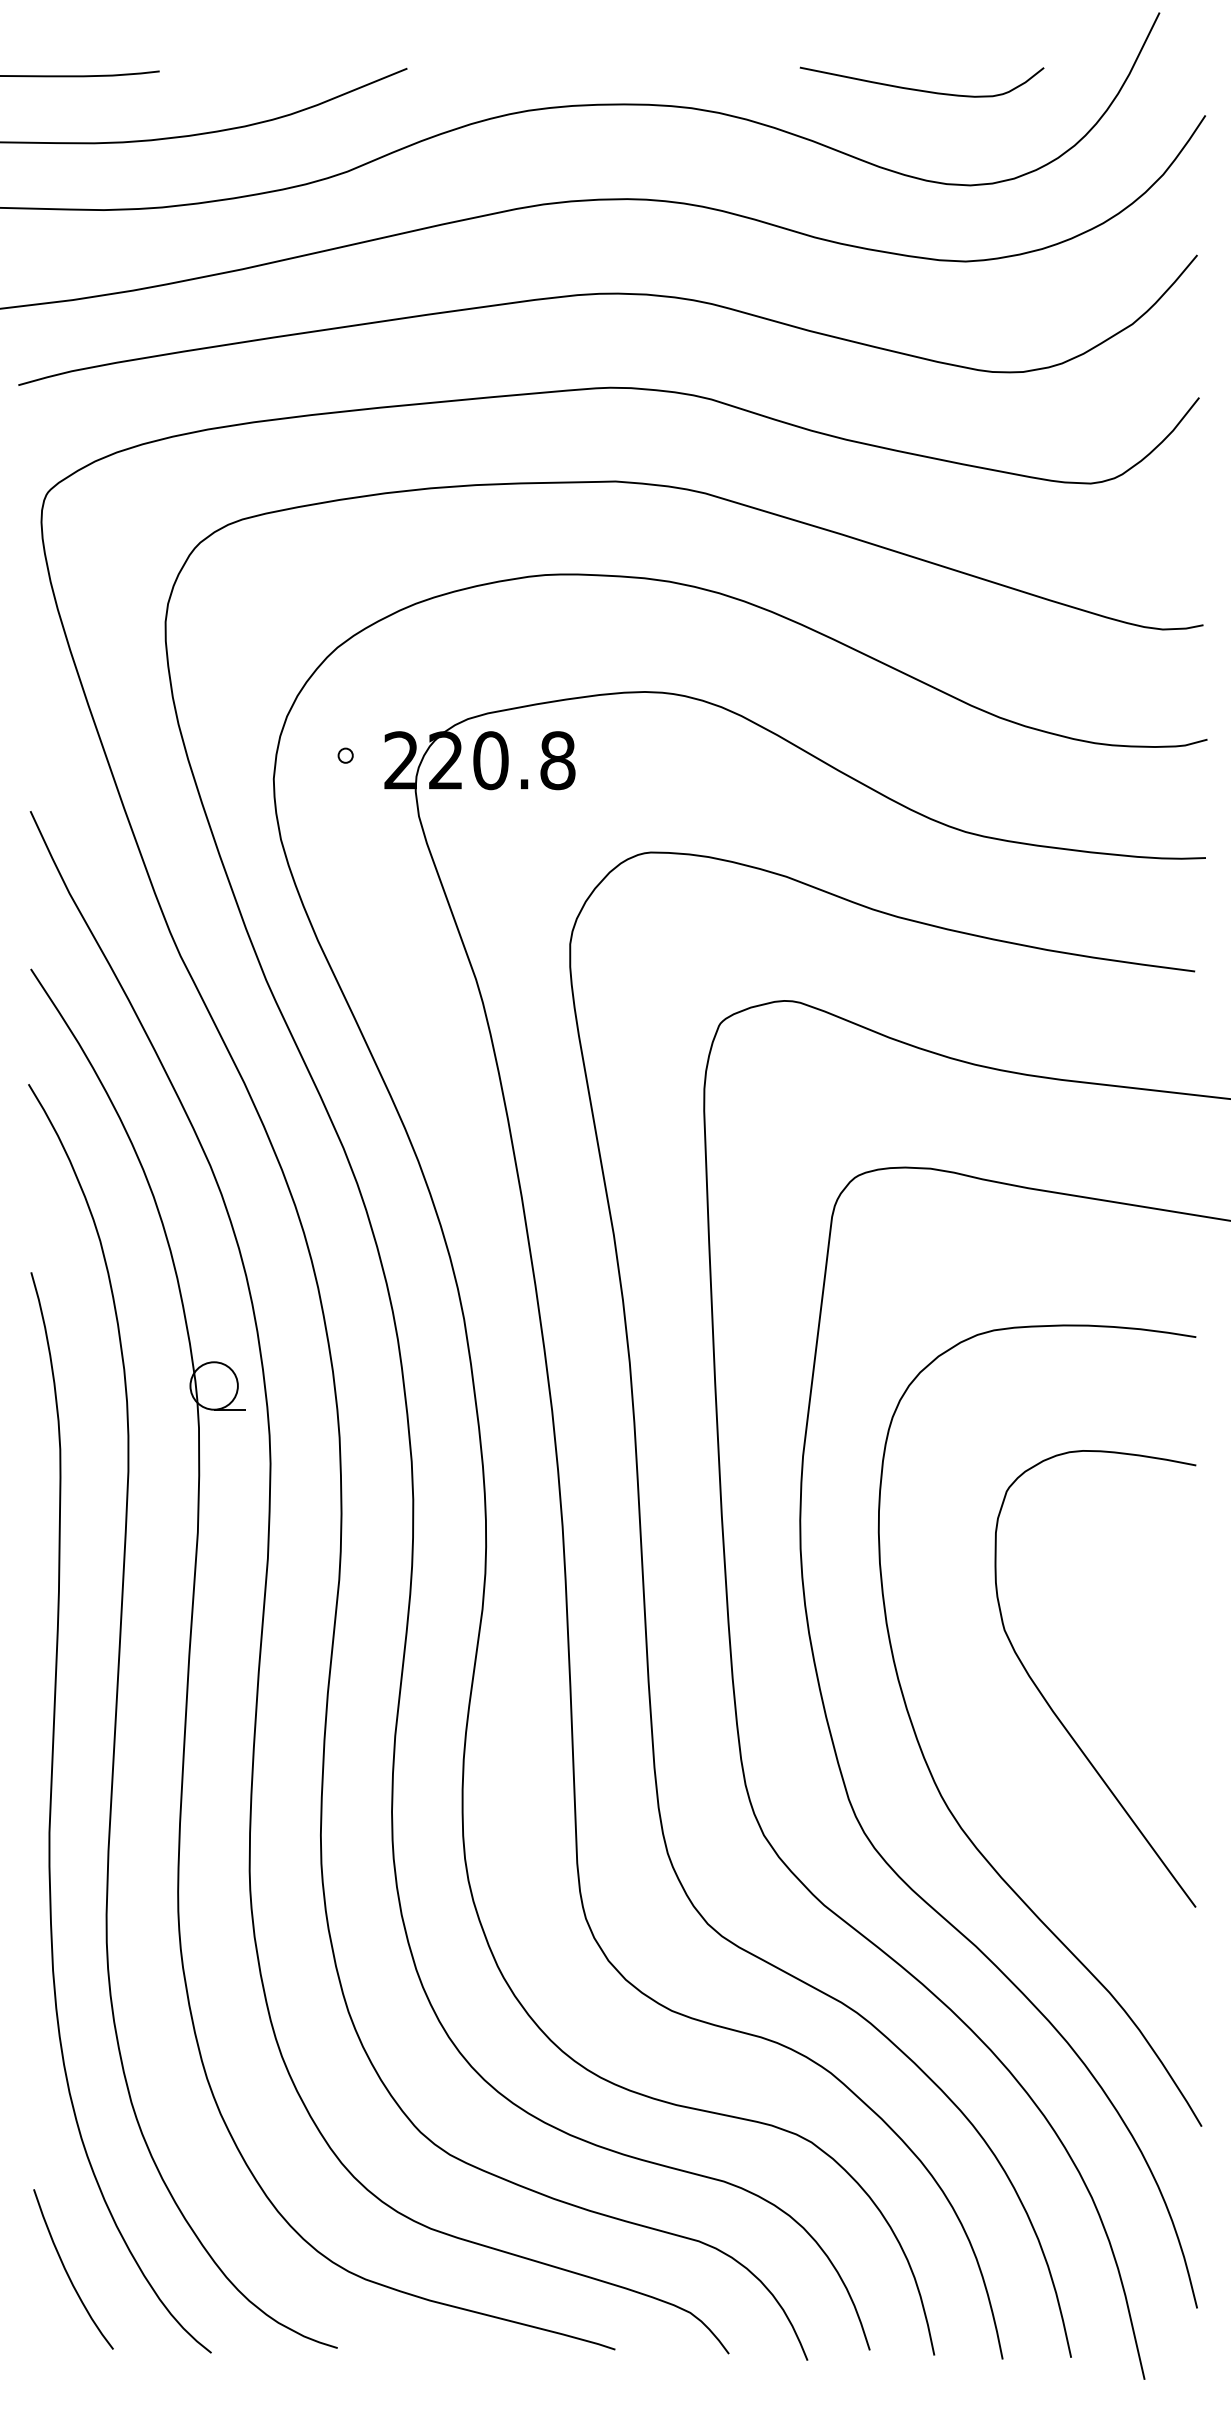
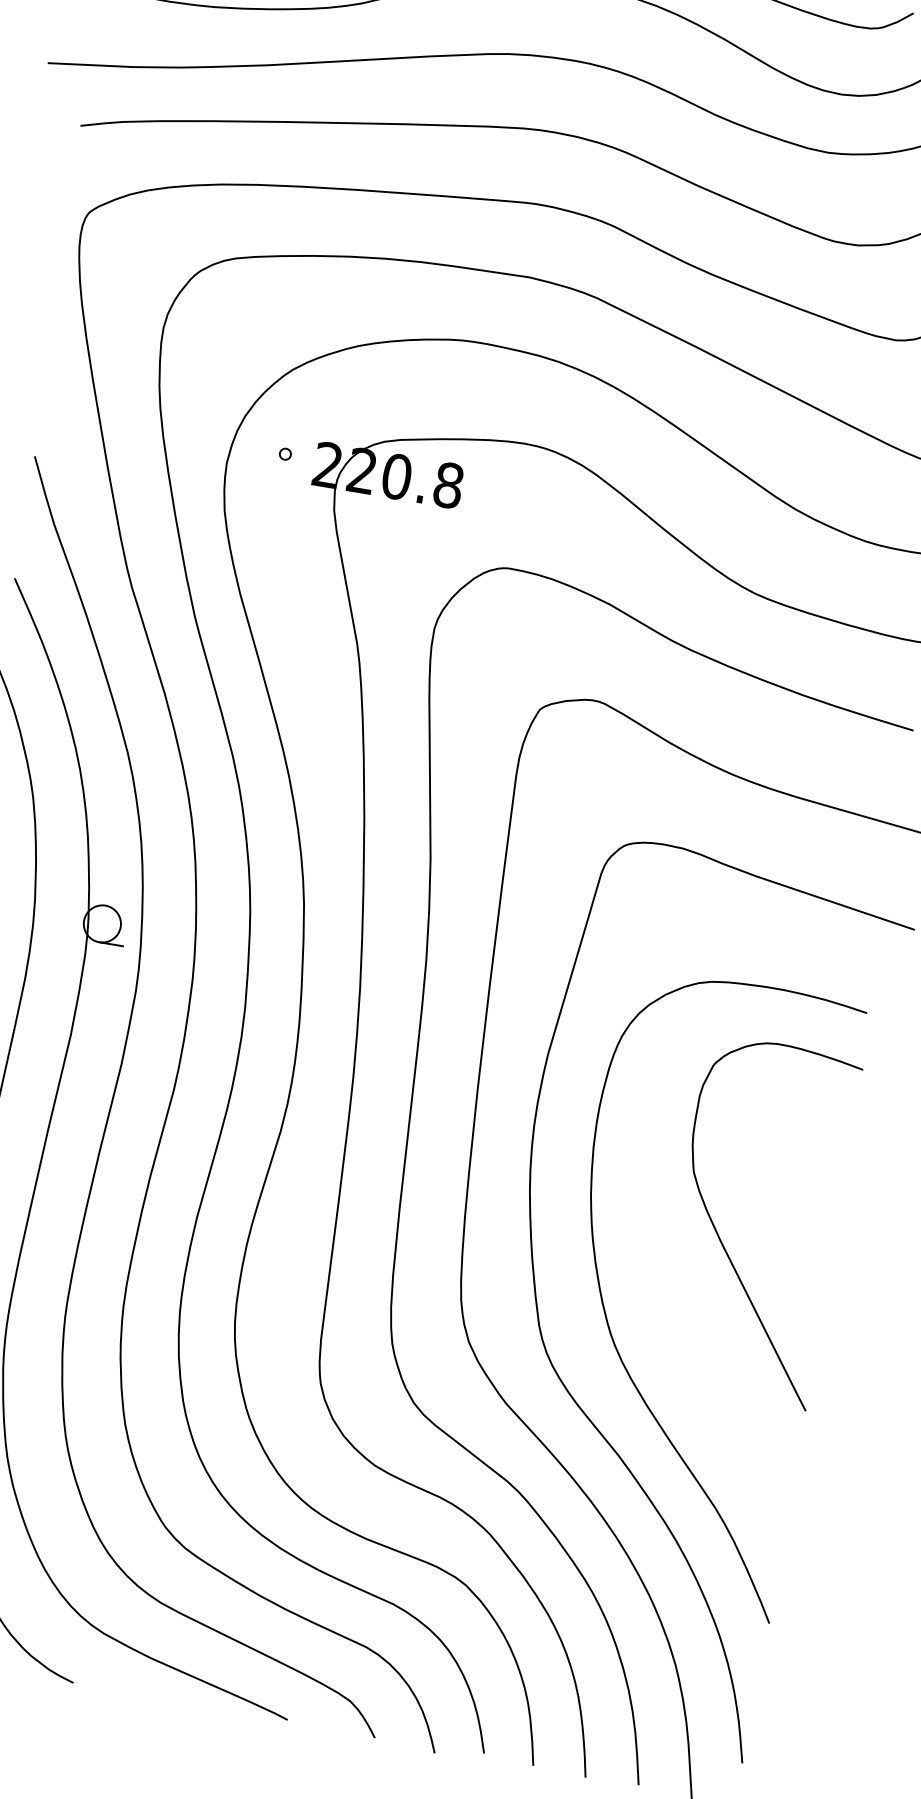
curve: (1052, 1708) -> (720, 1239), moved

